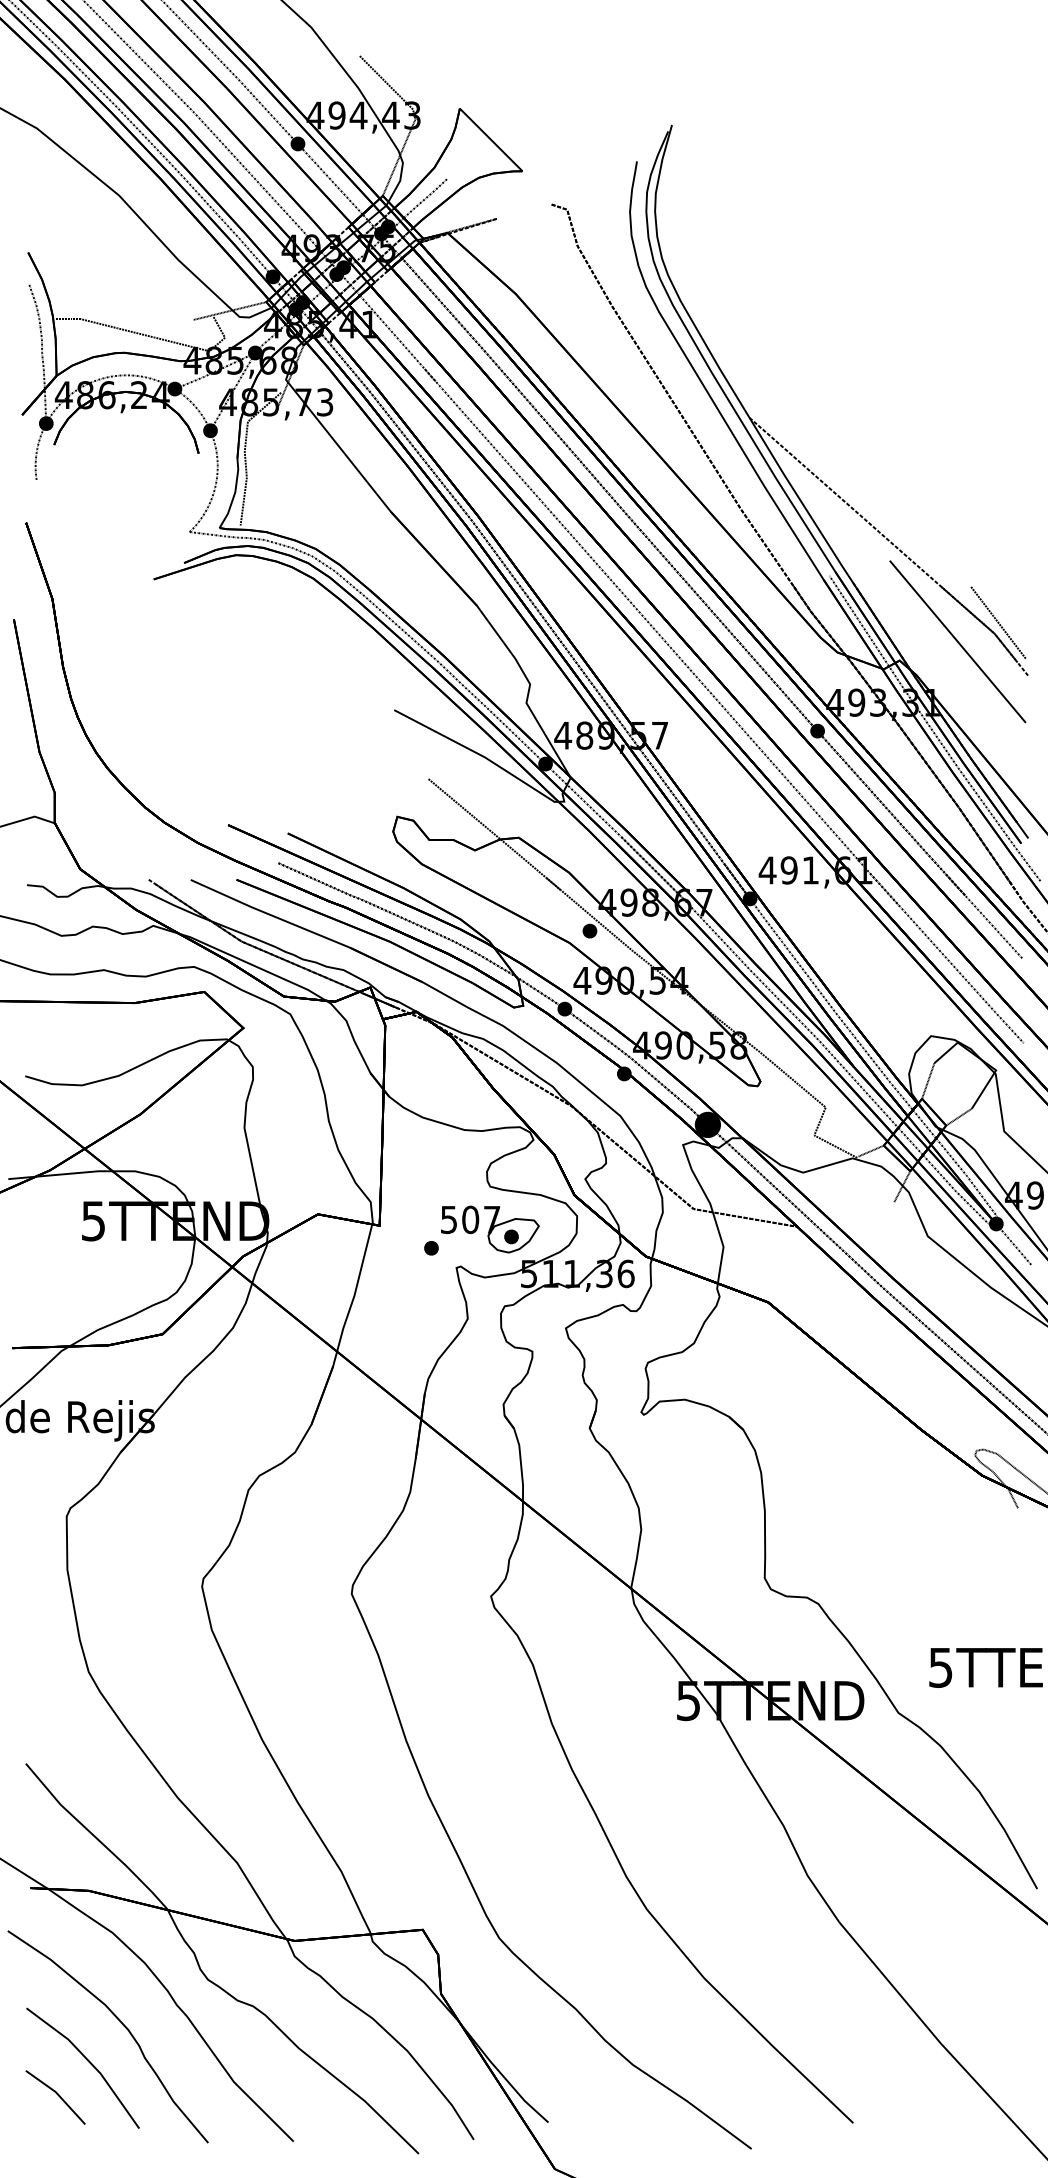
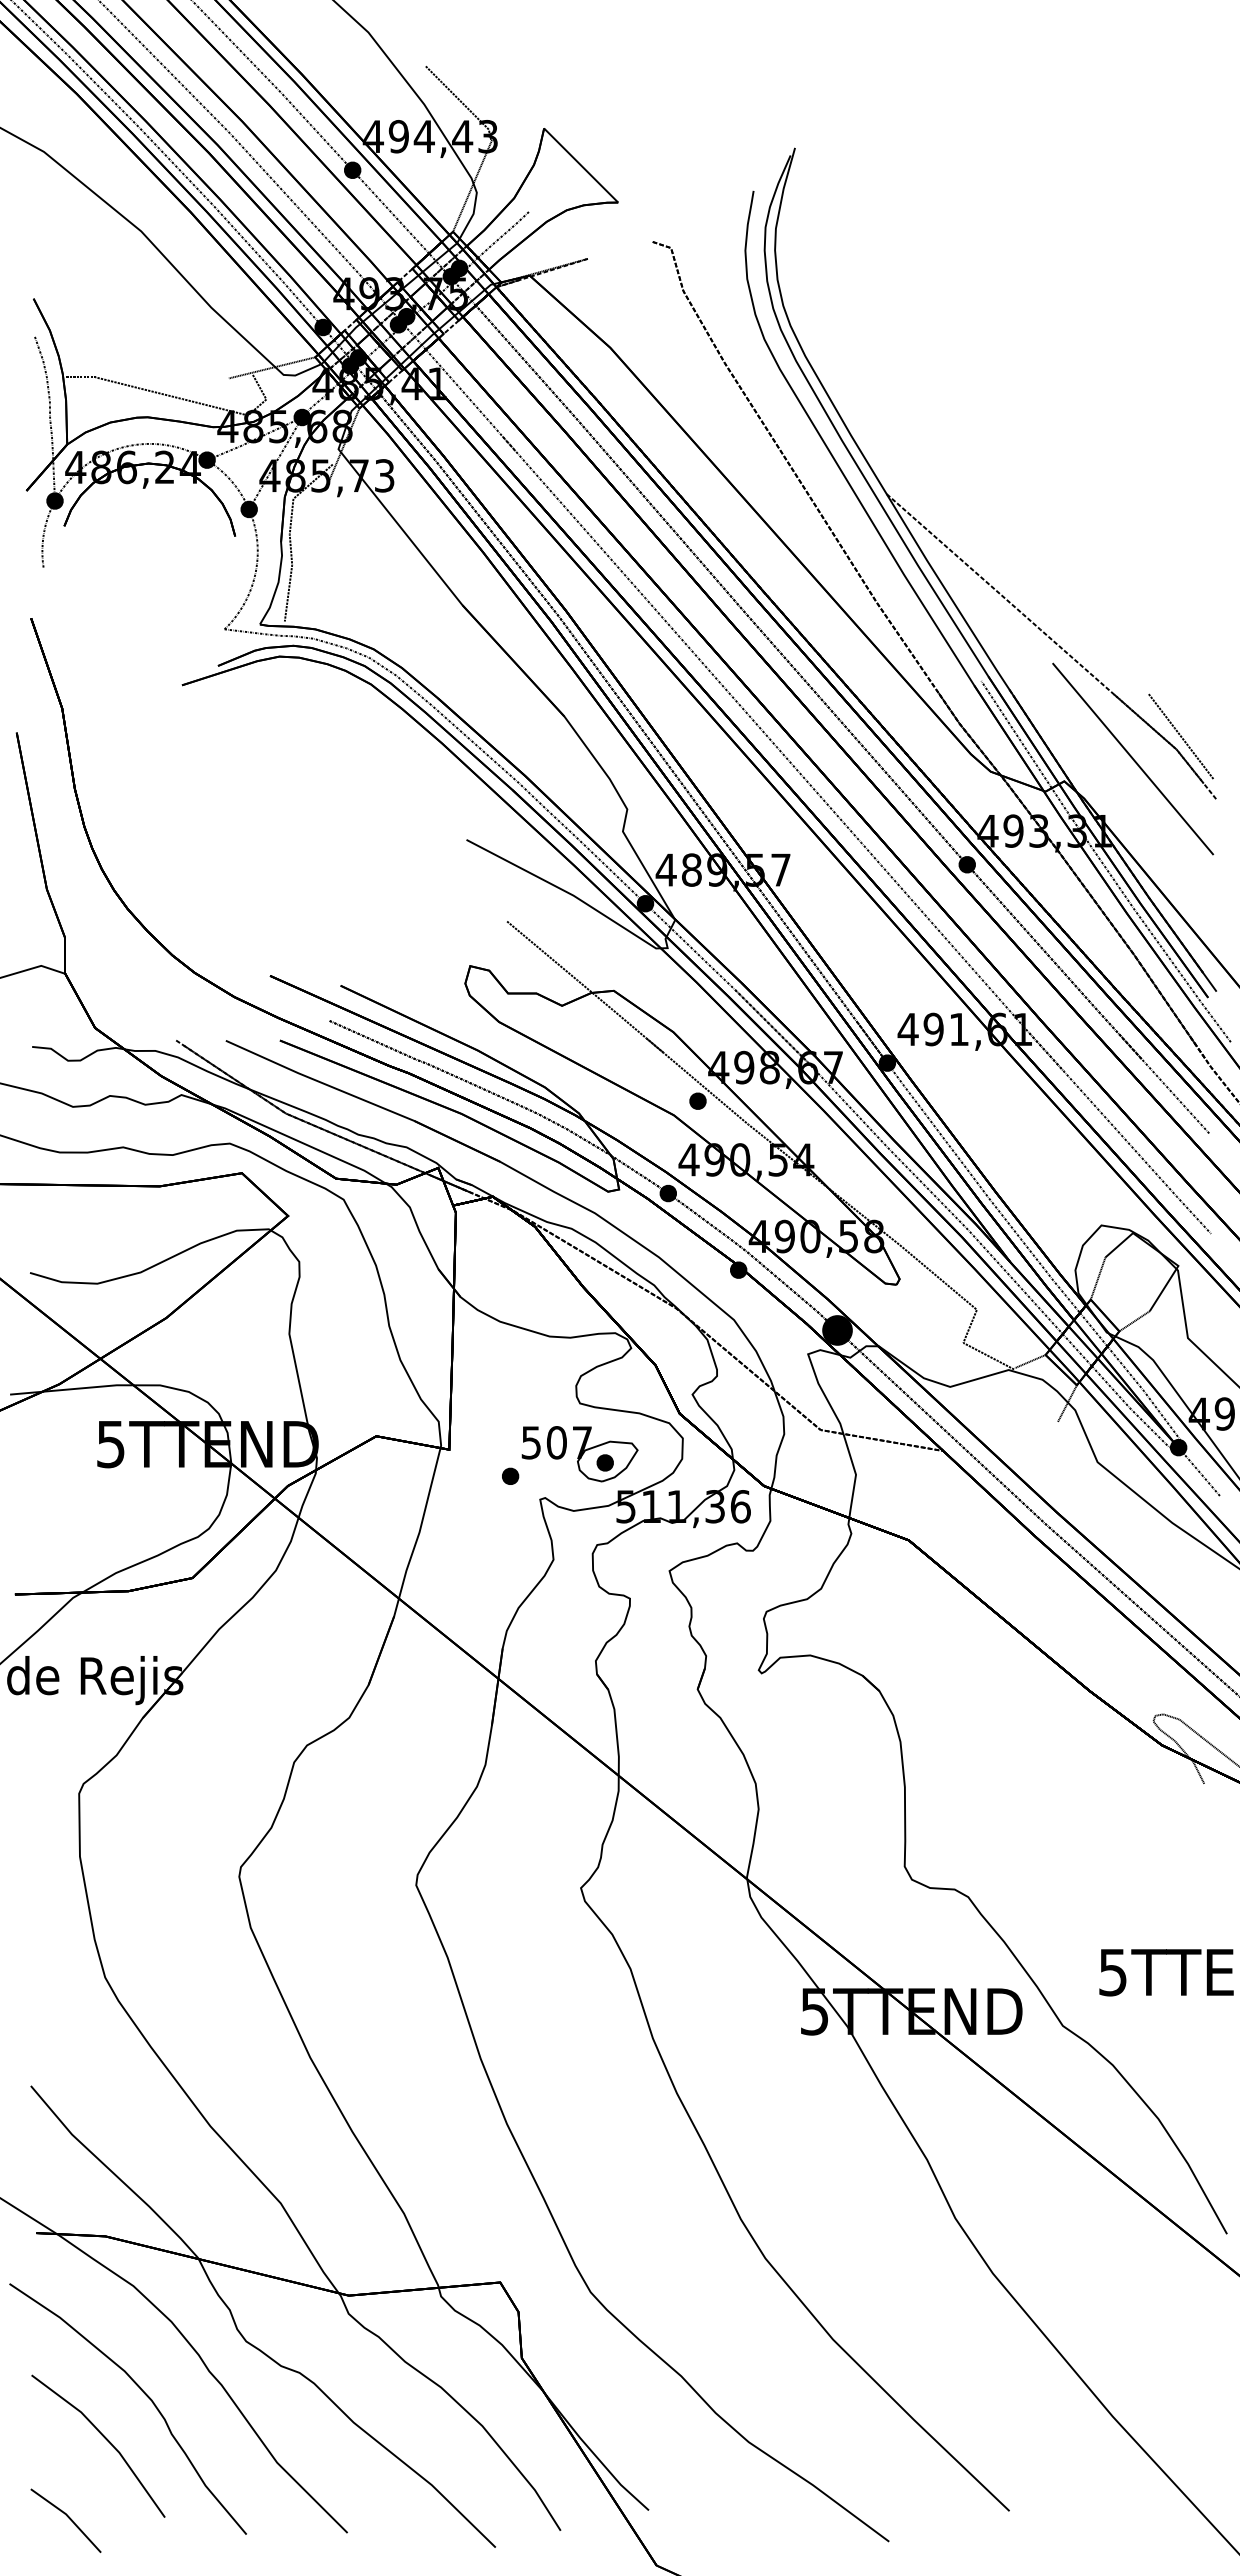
line: (56, 2094) -> (67, 2517), moved

